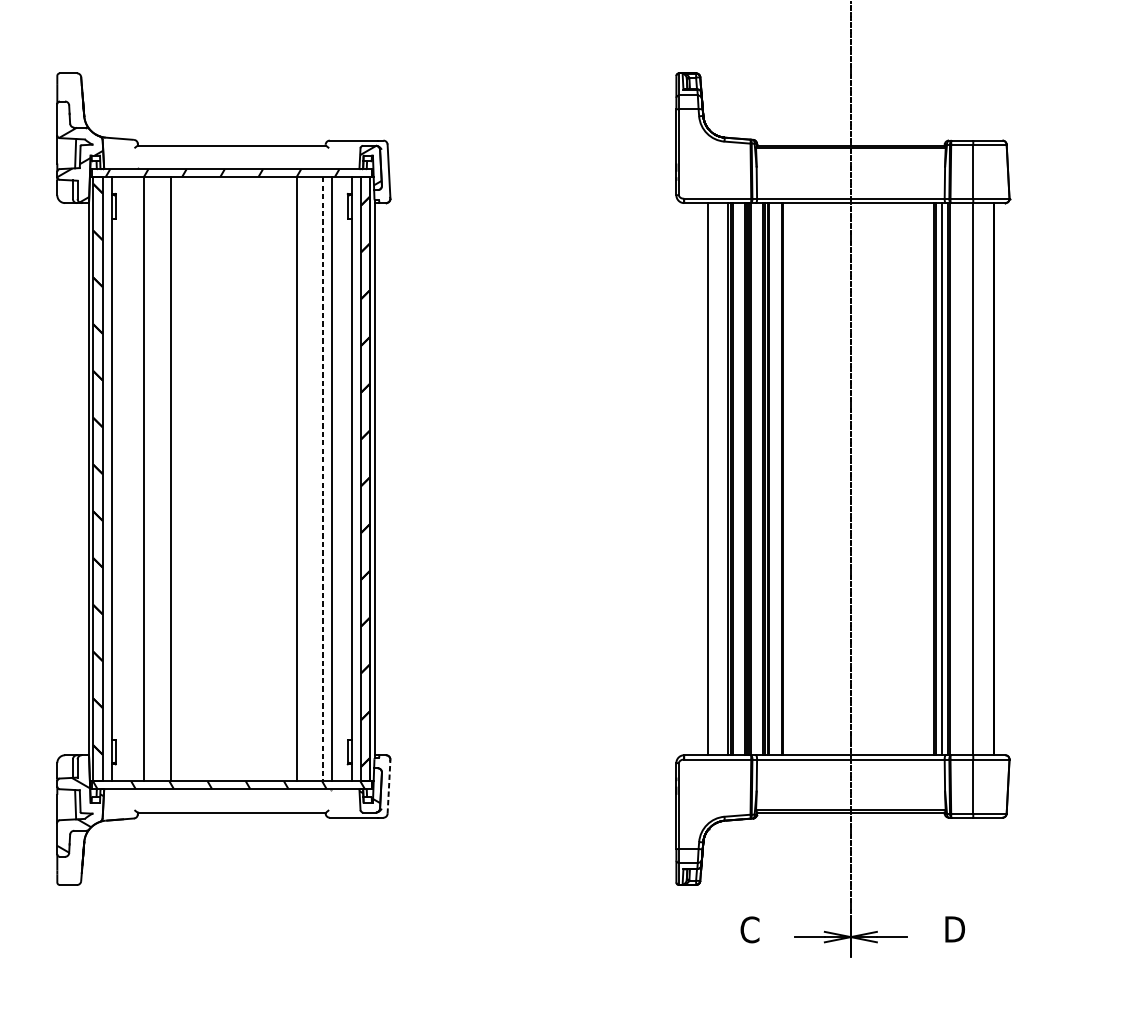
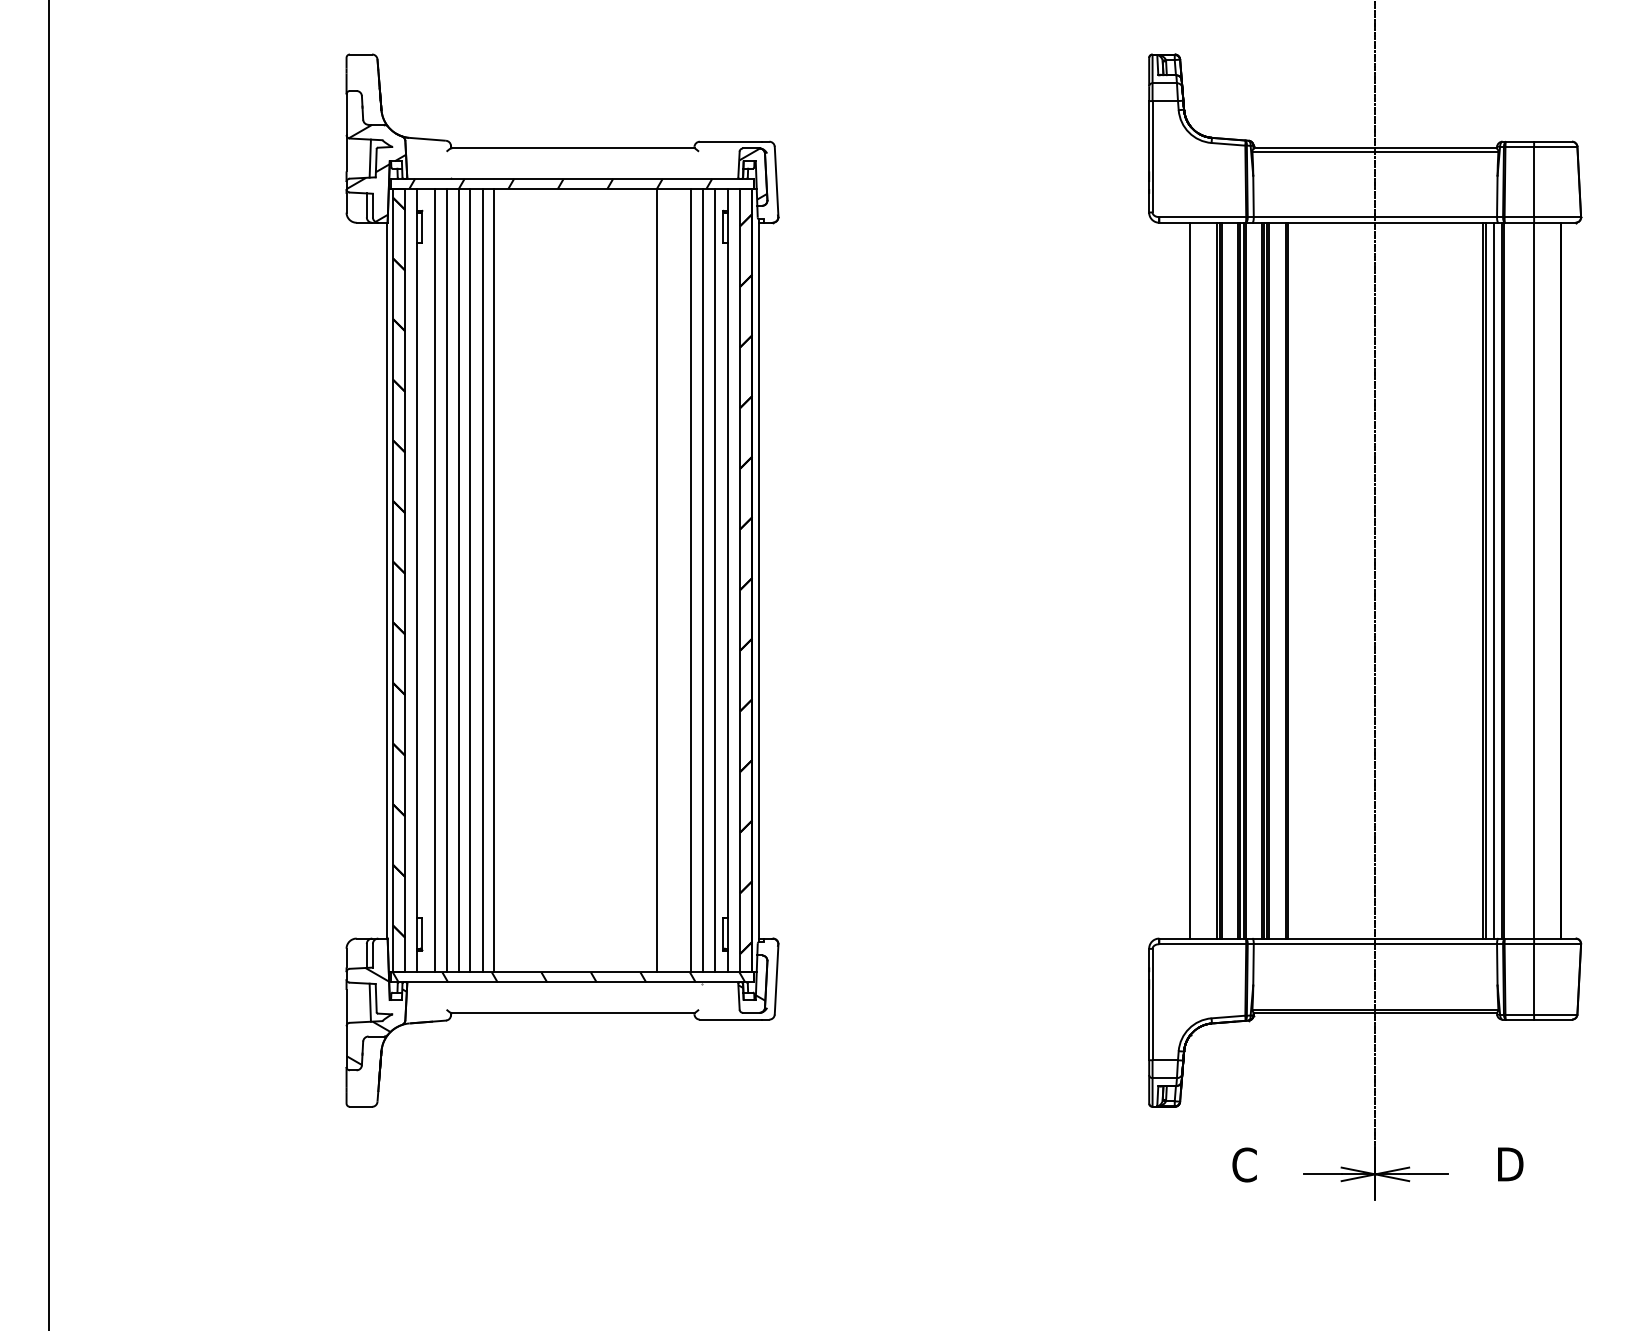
line: (125, 479) -> (435, 580), added
line: (134, 479) -> (446, 580), added
line: (152, 479) -> (470, 580), added
line: (162, 479) -> (482, 580), added
line: (322, 479) -> (690, 580), dashed -> solid
line: (341, 479) -> (714, 580), added
line: (388, 786) -> (776, 978), dashed -> solid

